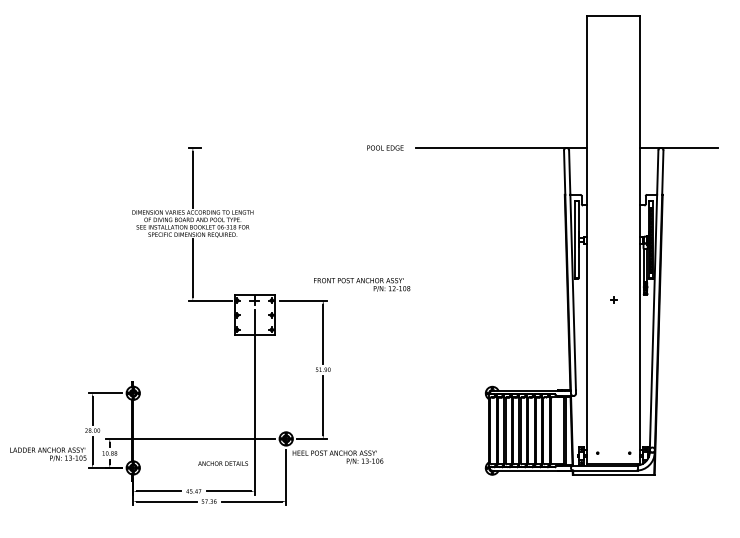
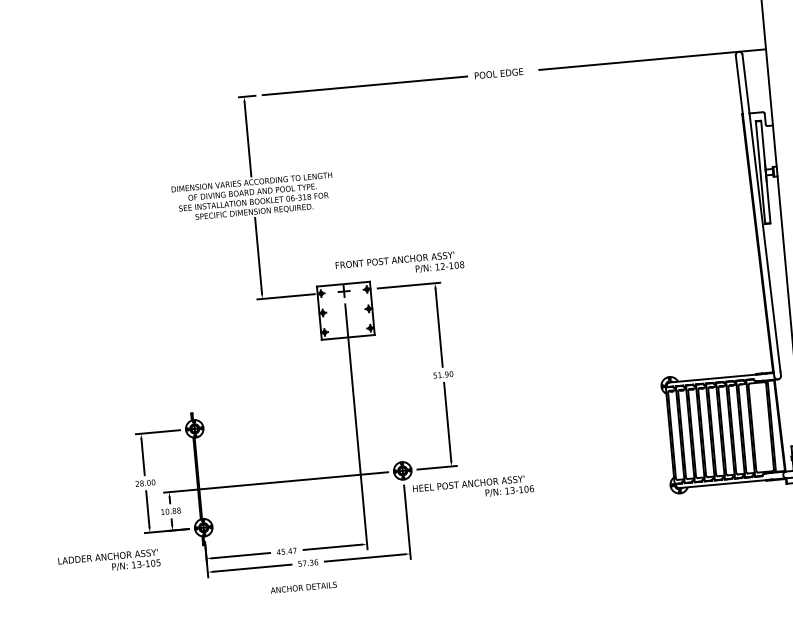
line: (283, 147) -> (364, 85), added
text: (362, 284) -> (400, 264), moved
text: (48, 454) -> (109, 562), moved
text: (222, 463) -> (302, 587), moved

